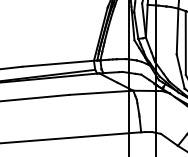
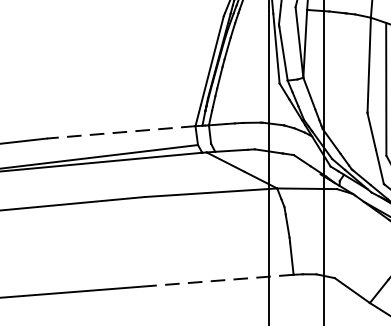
line: (58, 63) -> (121, 131), solid -> dashed
line: (104, 135) -> (217, 281), solid -> dashed

